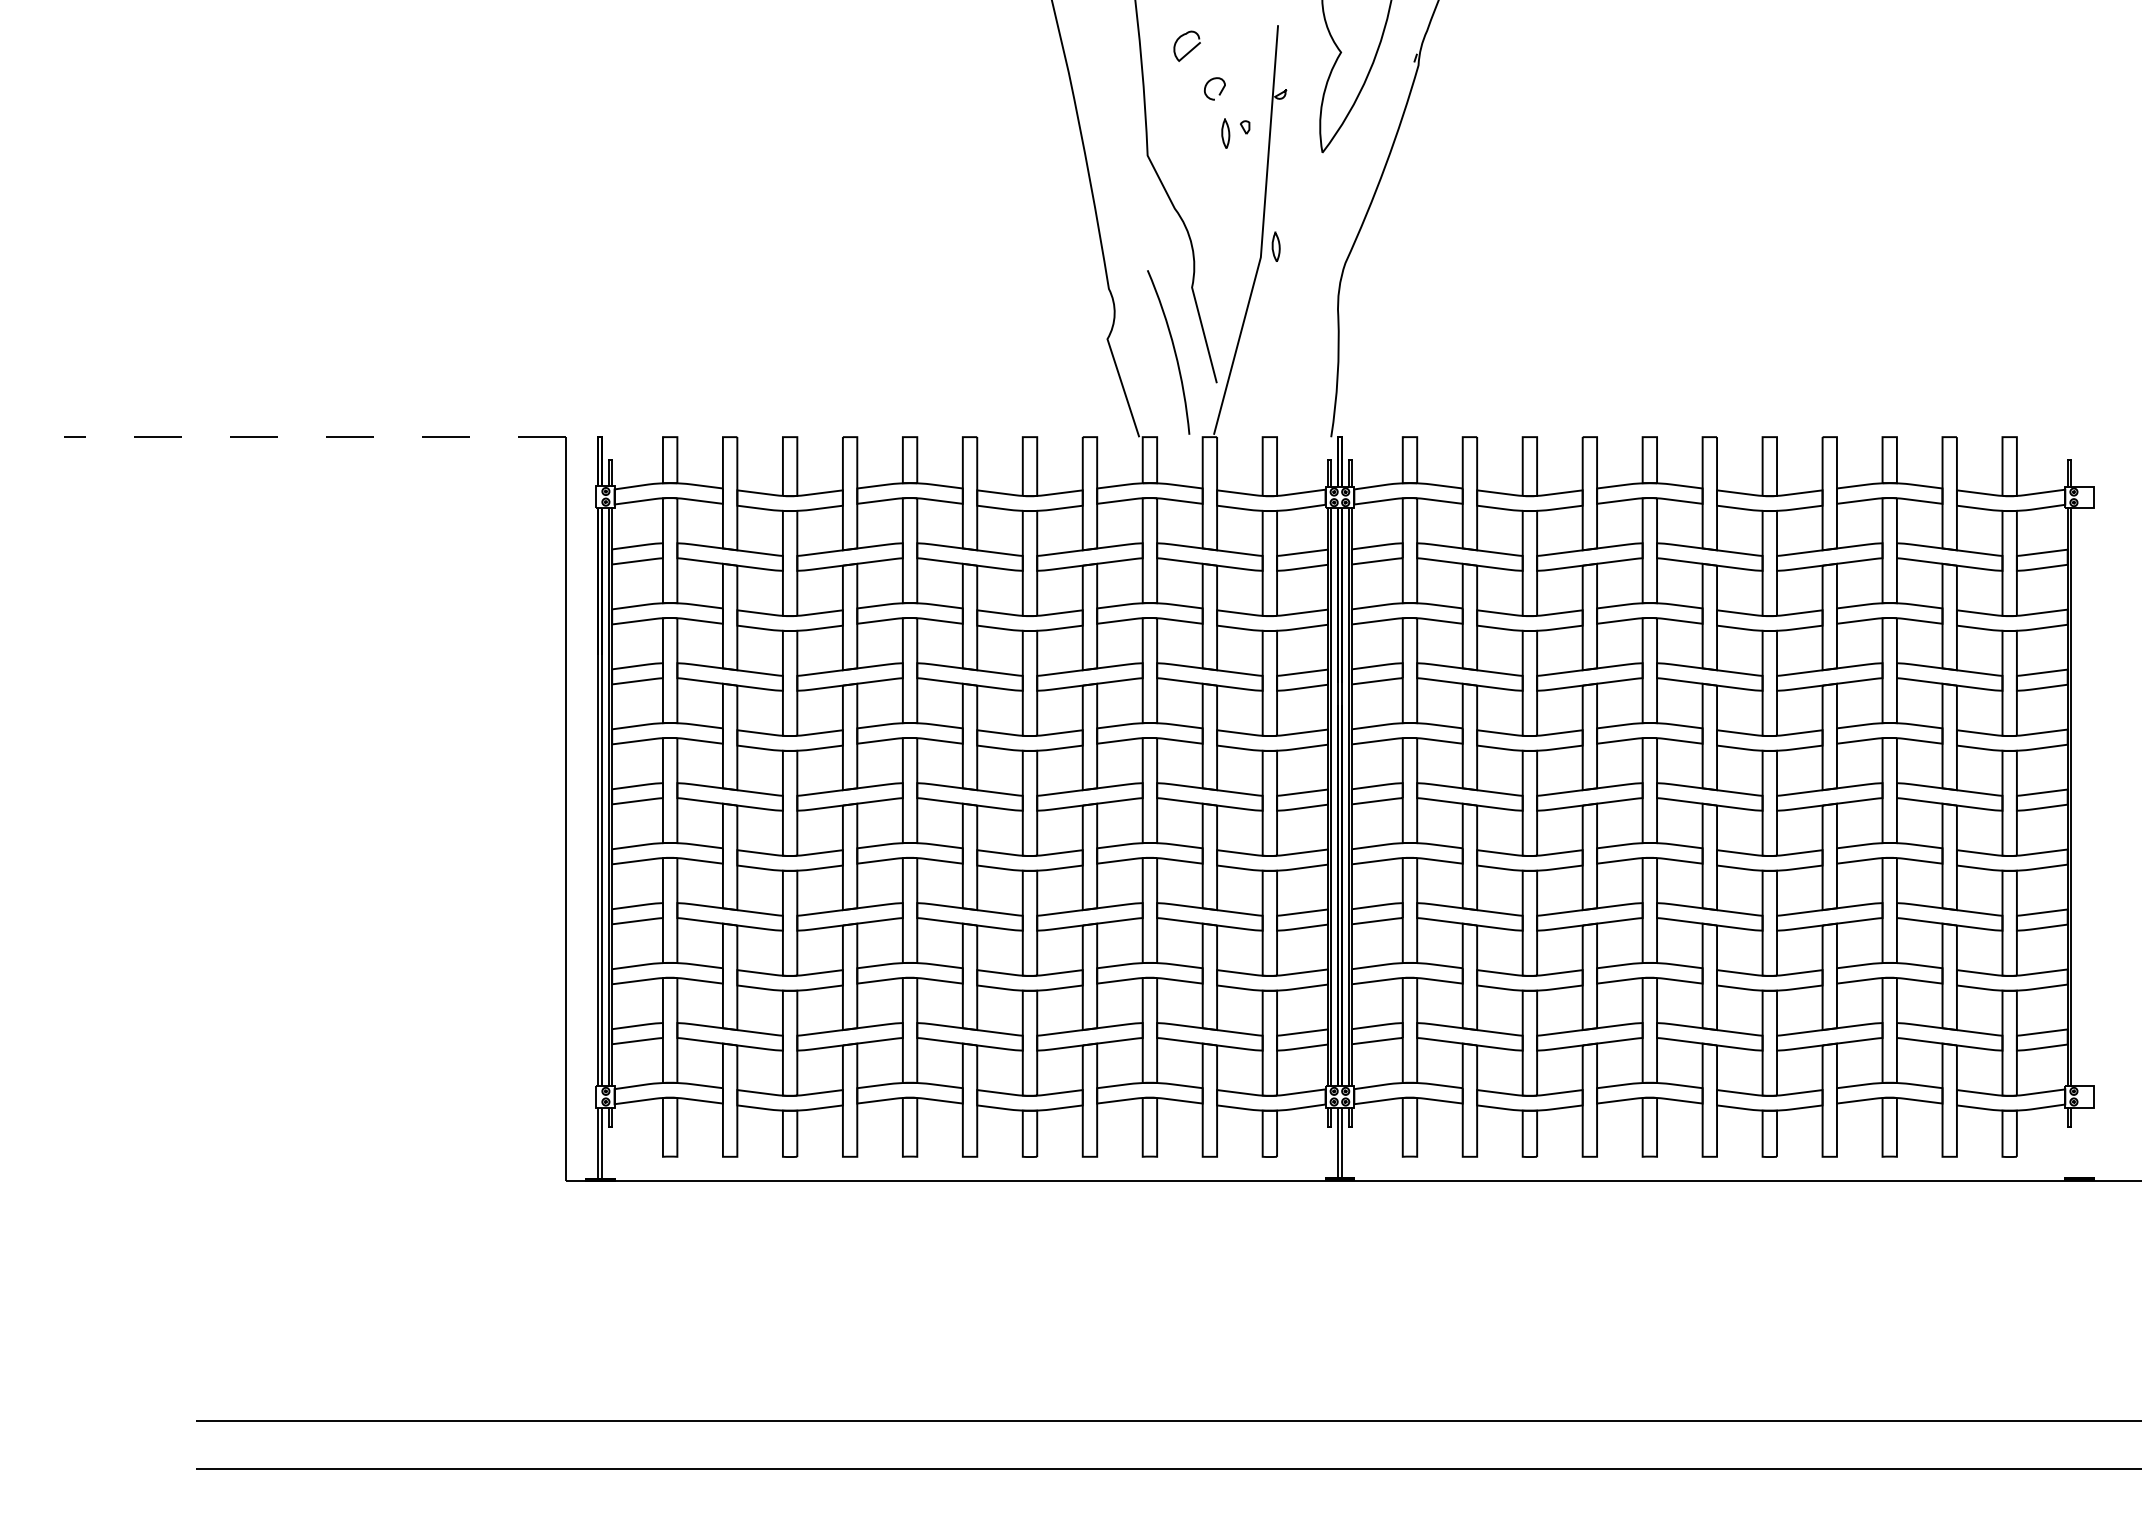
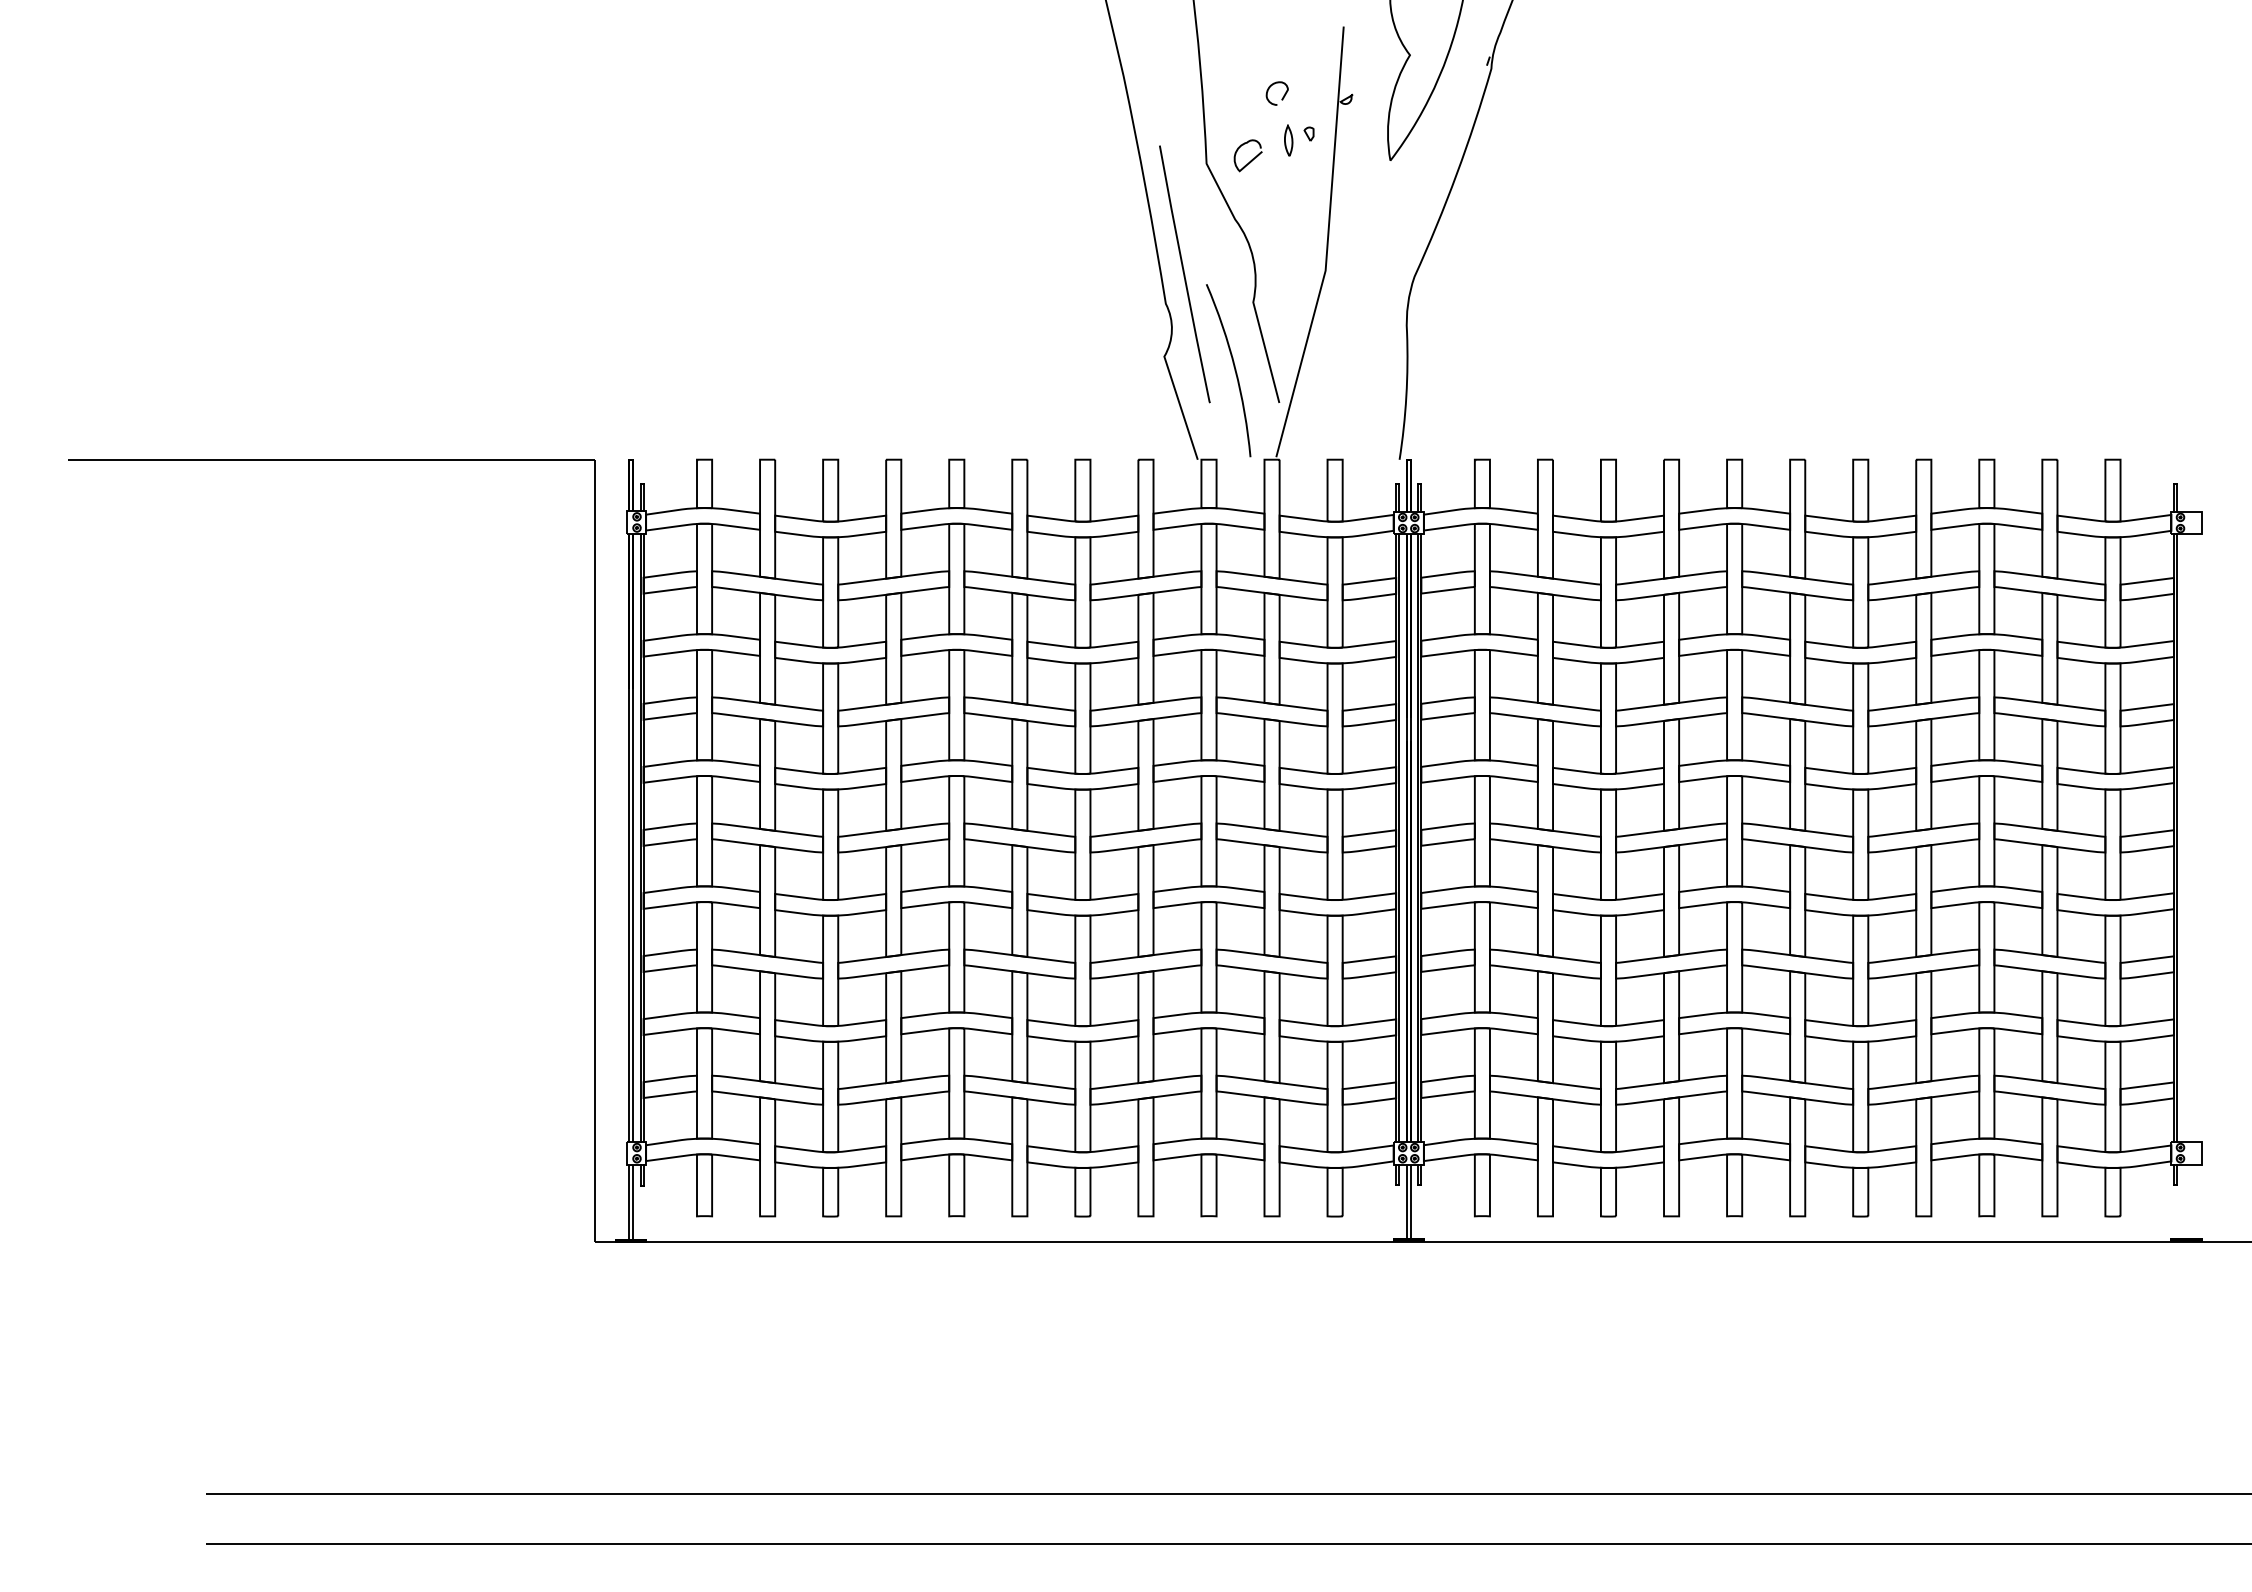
curve: (1190, 49) -> (1251, 159), moved
curve: (1273, 246) -> (1338, 259), removed
line: (1126, 261) -> (1184, 274), added
line: (315, 436) -> (331, 459), dashed -> solid

